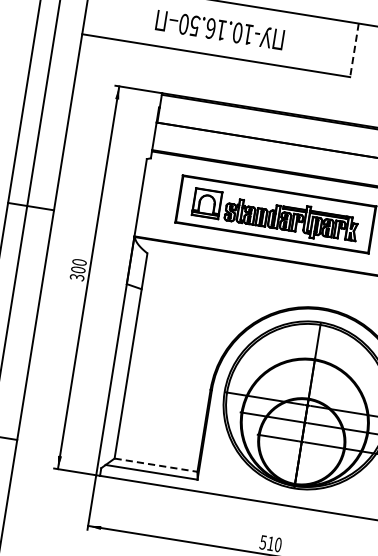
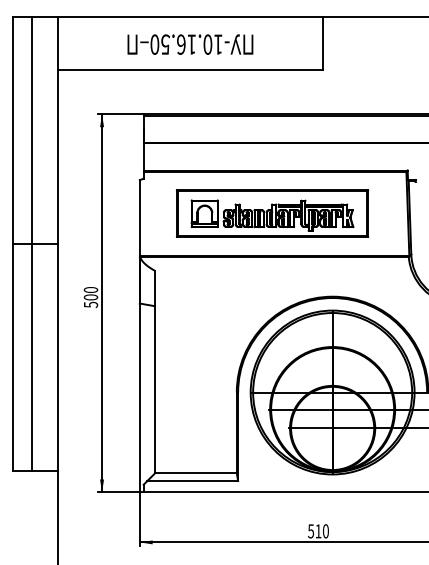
line: (353, 50) -> (322, 43), dashed -> solid
text: (76, 277) -> (90, 304), 300 -> 500
line: (155, 465) -> (195, 473), dashed -> solid

